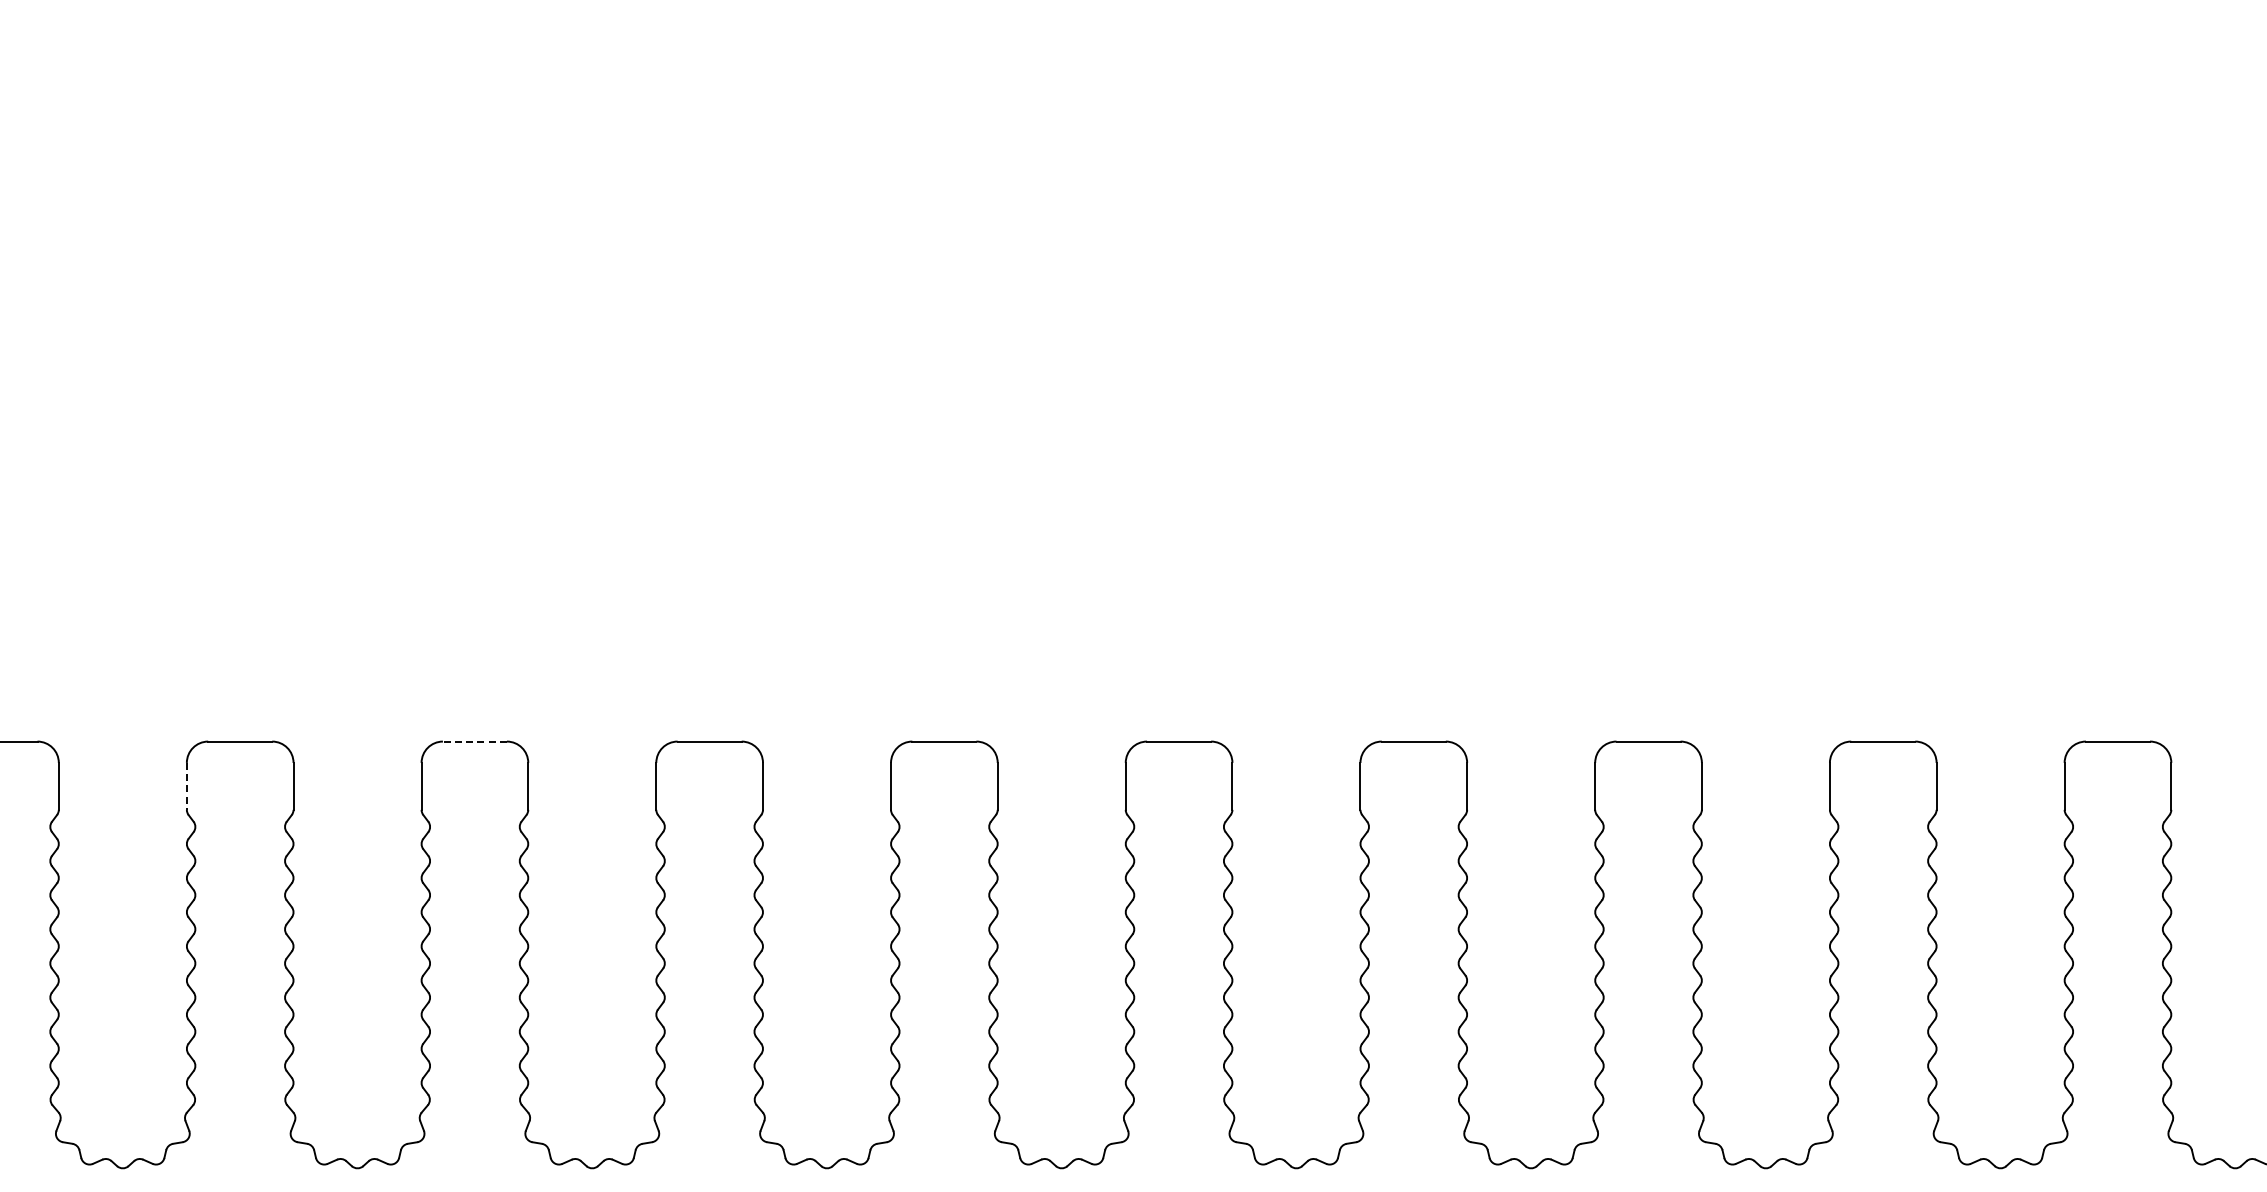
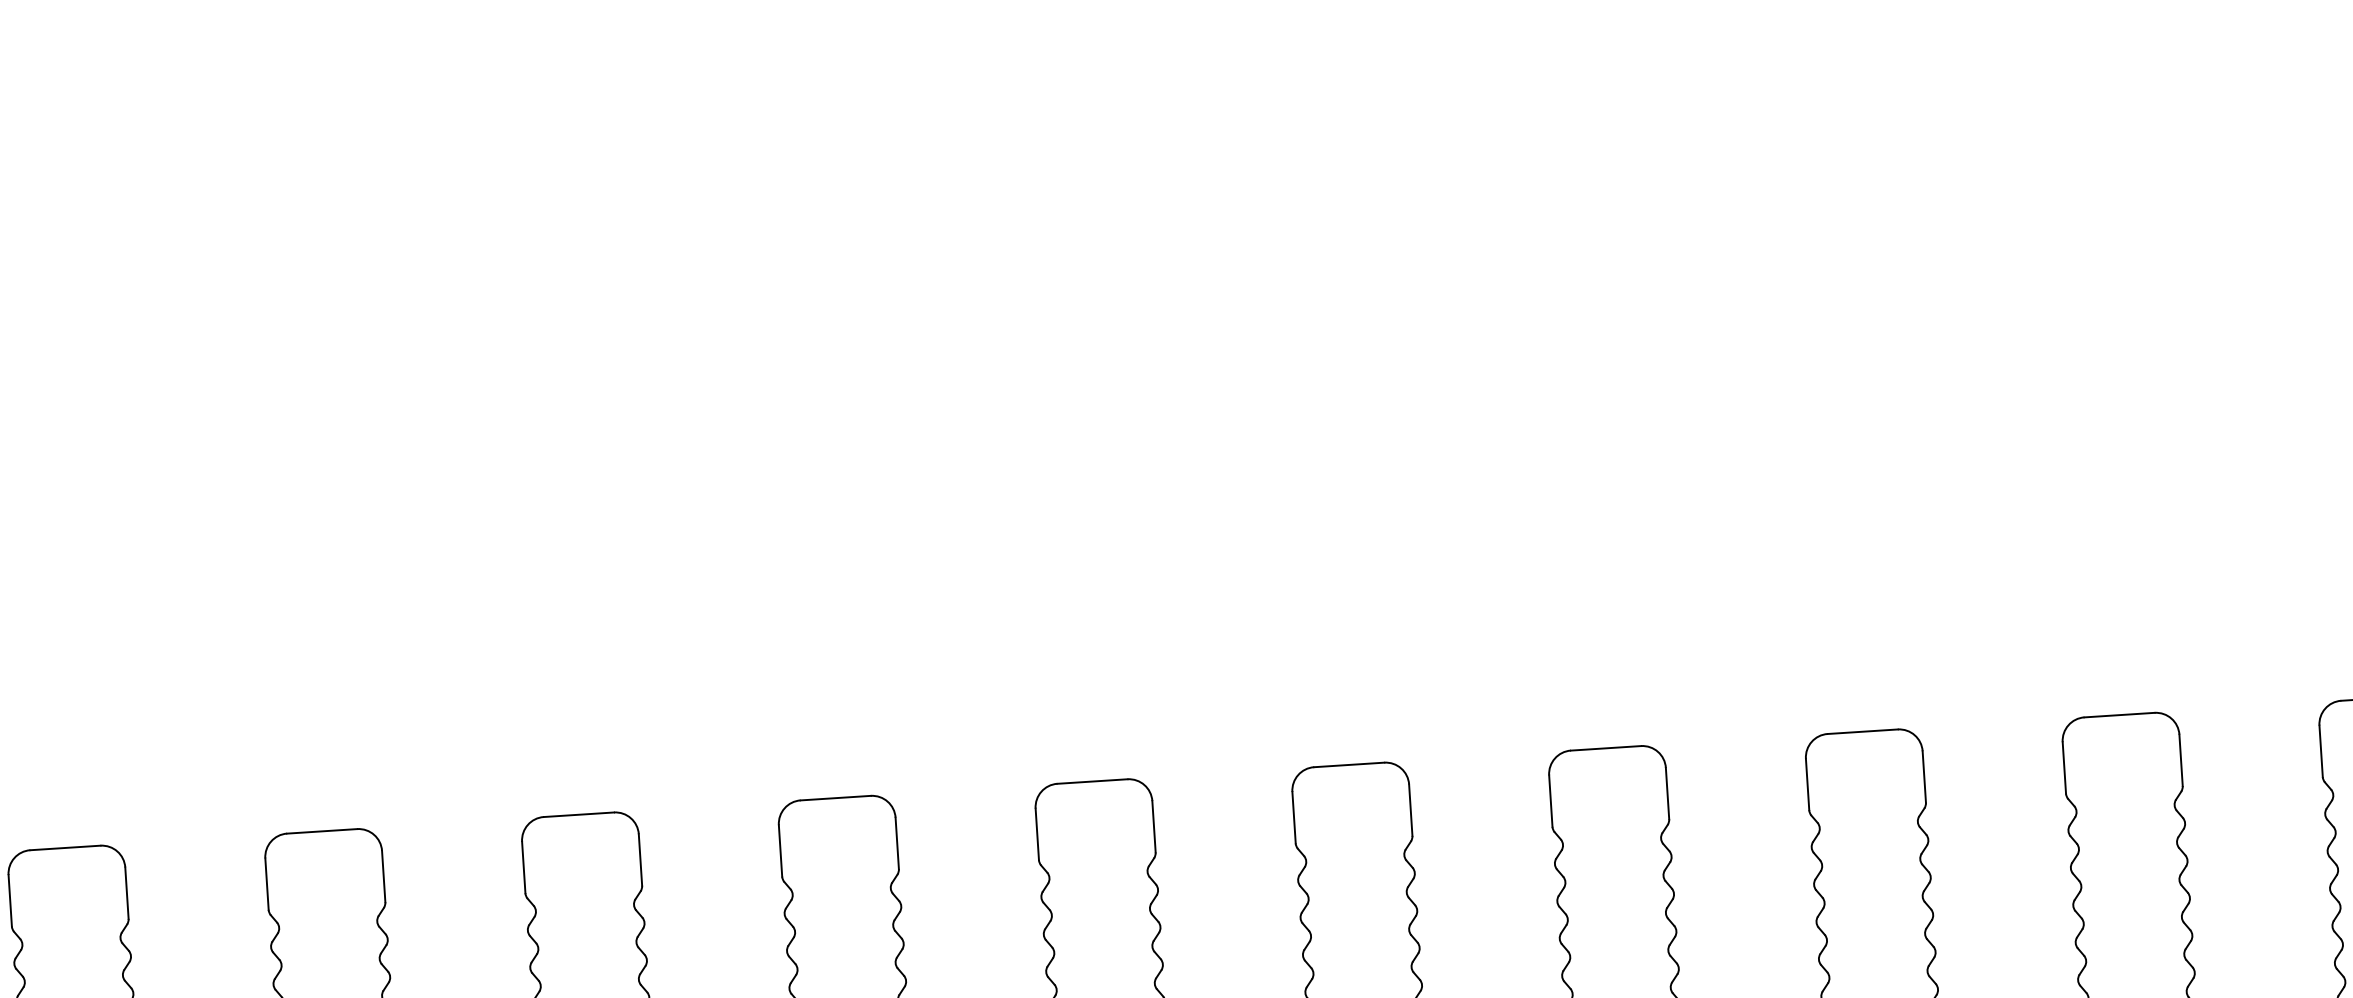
line: (474, 741) -> (578, 814), dashed -> solid
line: (186, 786) -> (266, 884), dashed -> solid

